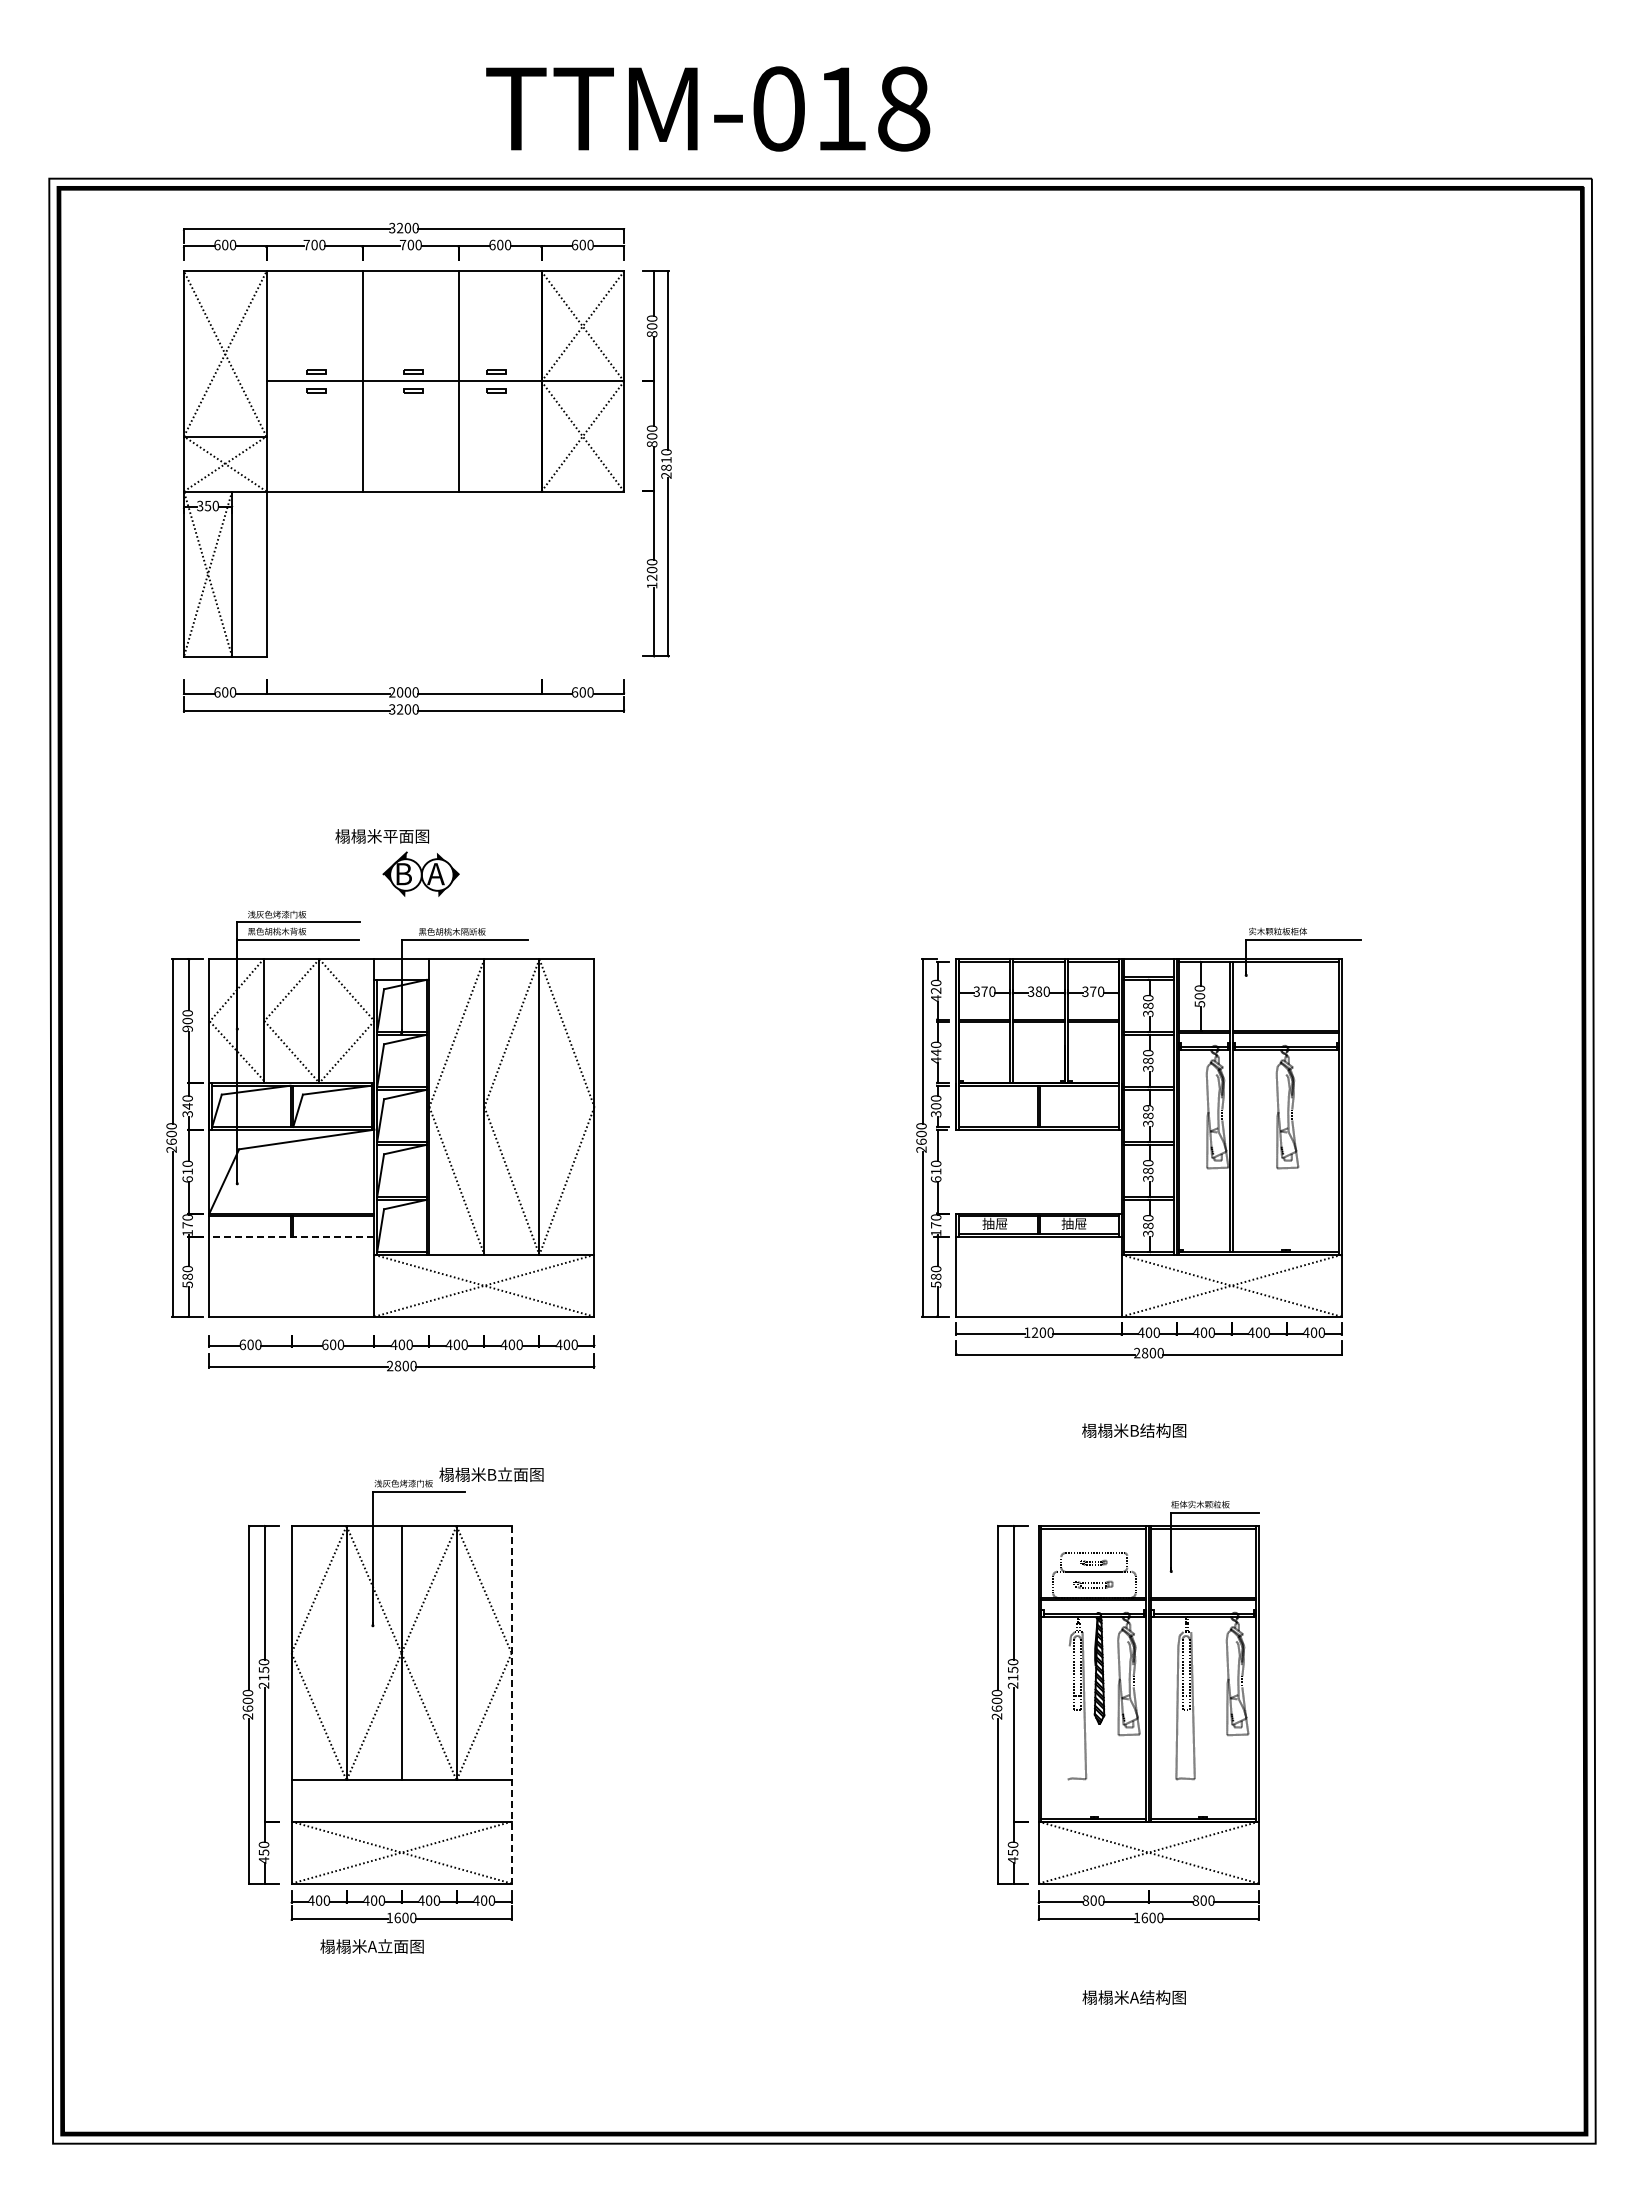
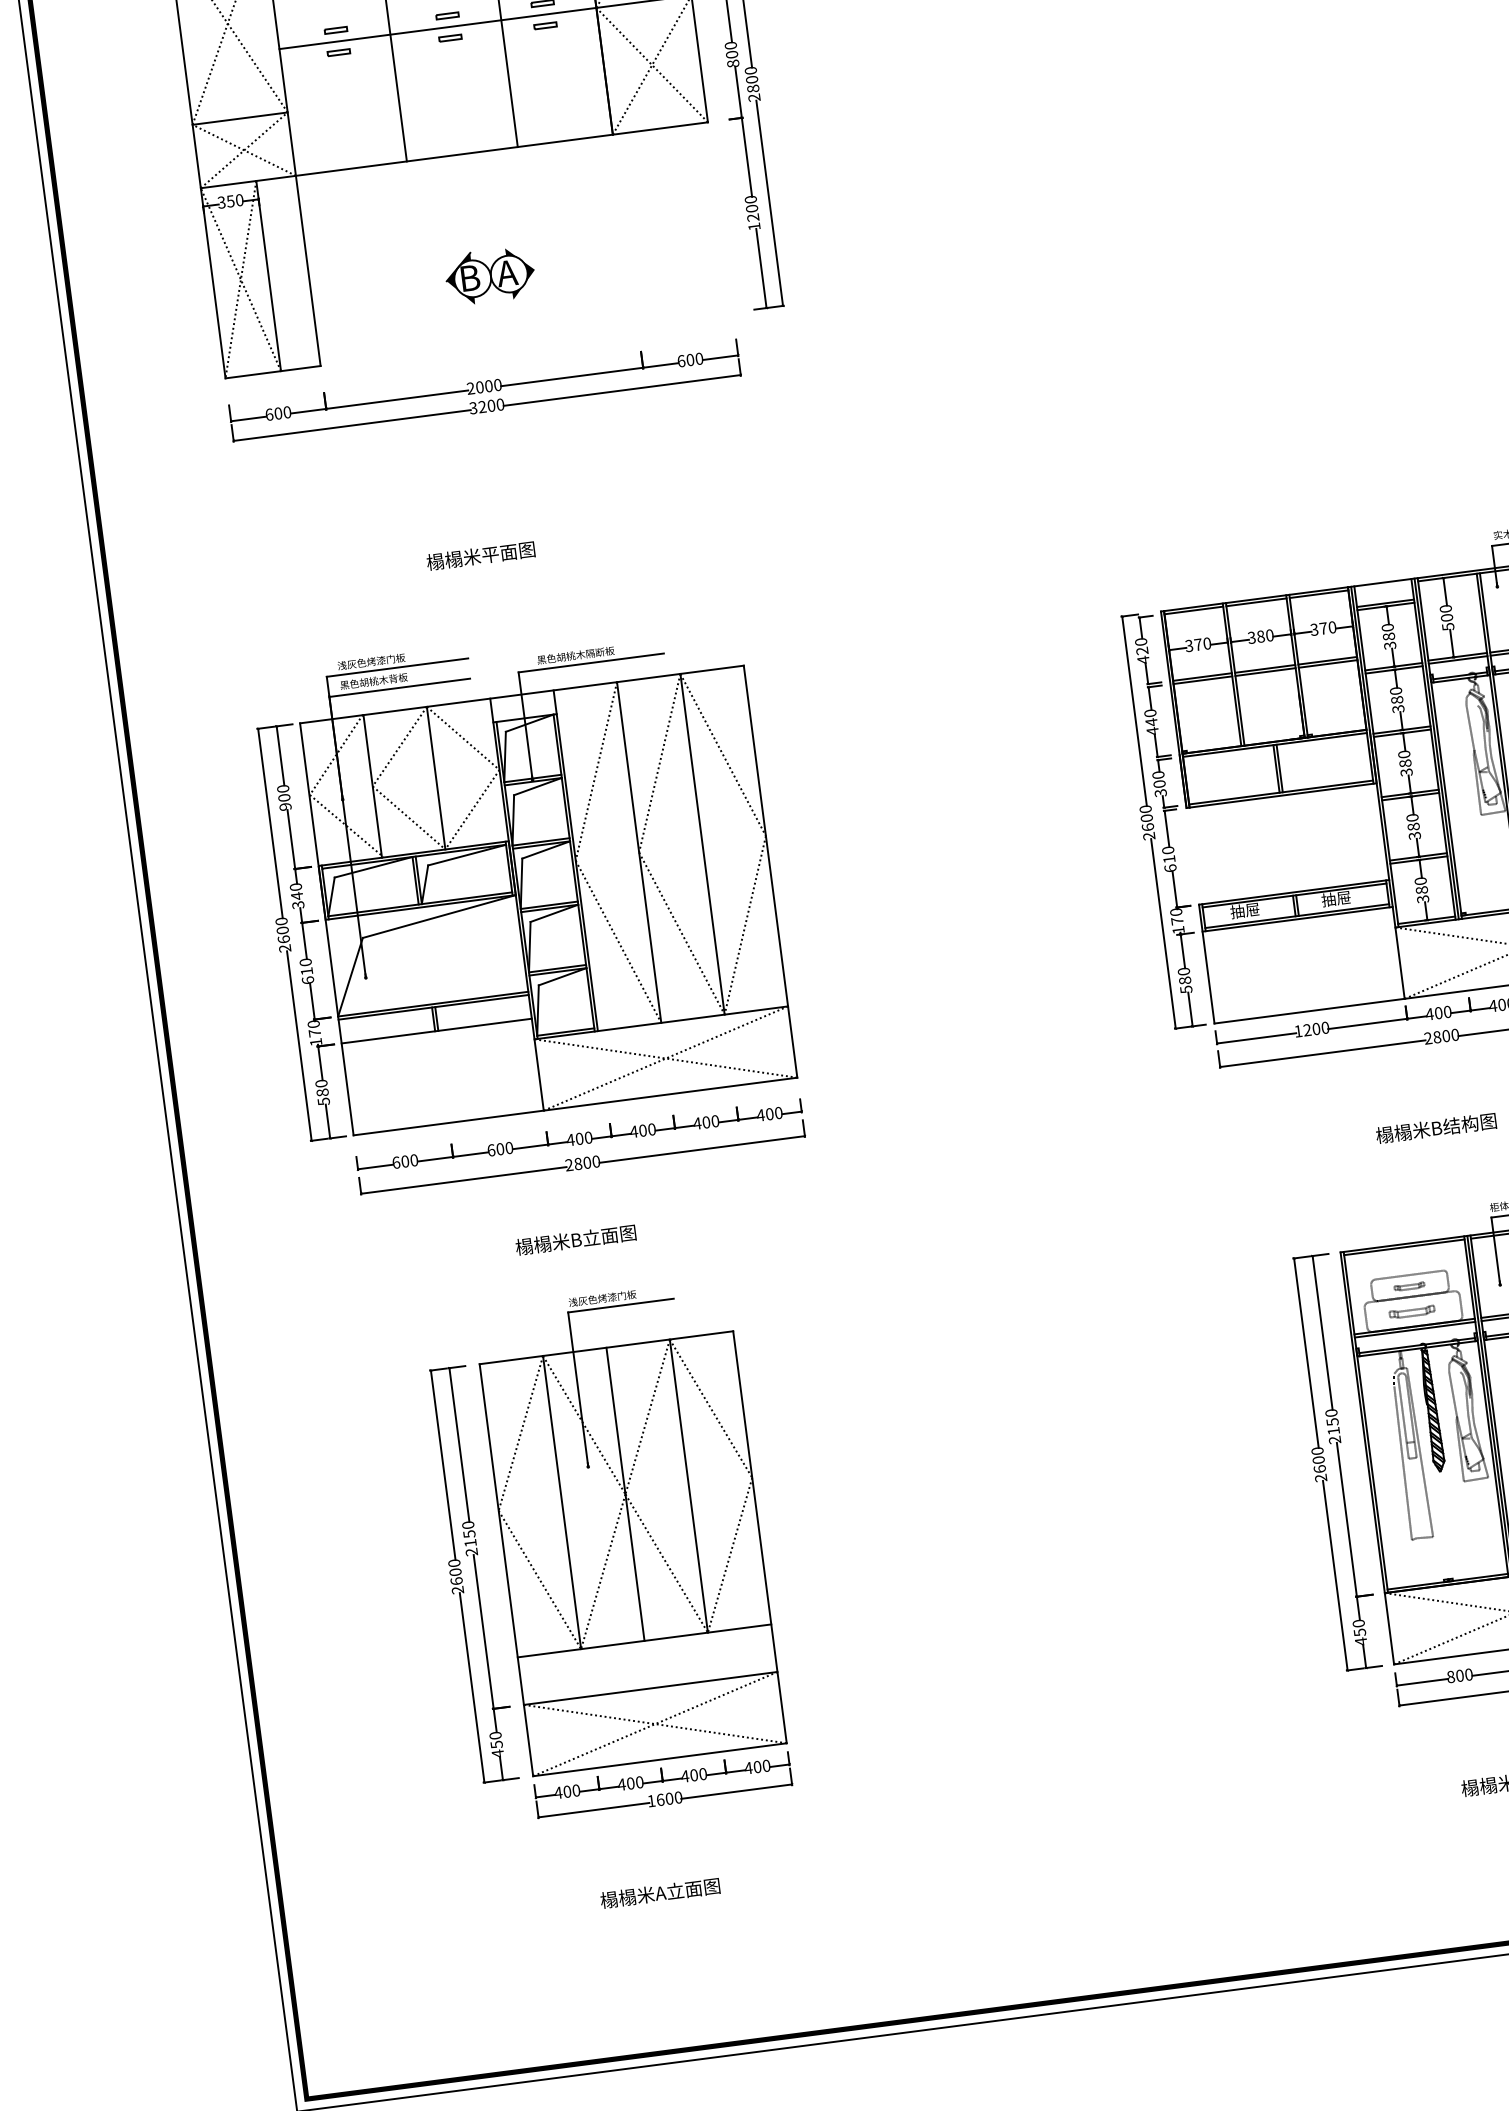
text: (666, 459) -> (752, 79), 2810 -> 2800
part: (420, 873) -> (489, 274), moved
text: (1148, 1108) -> (1404, 754), 389 -> 380
line: (291, 1236) -> (436, 1030), dashed -> solid
text: (491, 1474) -> (575, 1239), moved
line: (511, 1704) -> (759, 1536), dashed -> solid
line: (1068, 1712) -> (1402, 1462), added
text: (371, 1946) -> (659, 1893), moved

